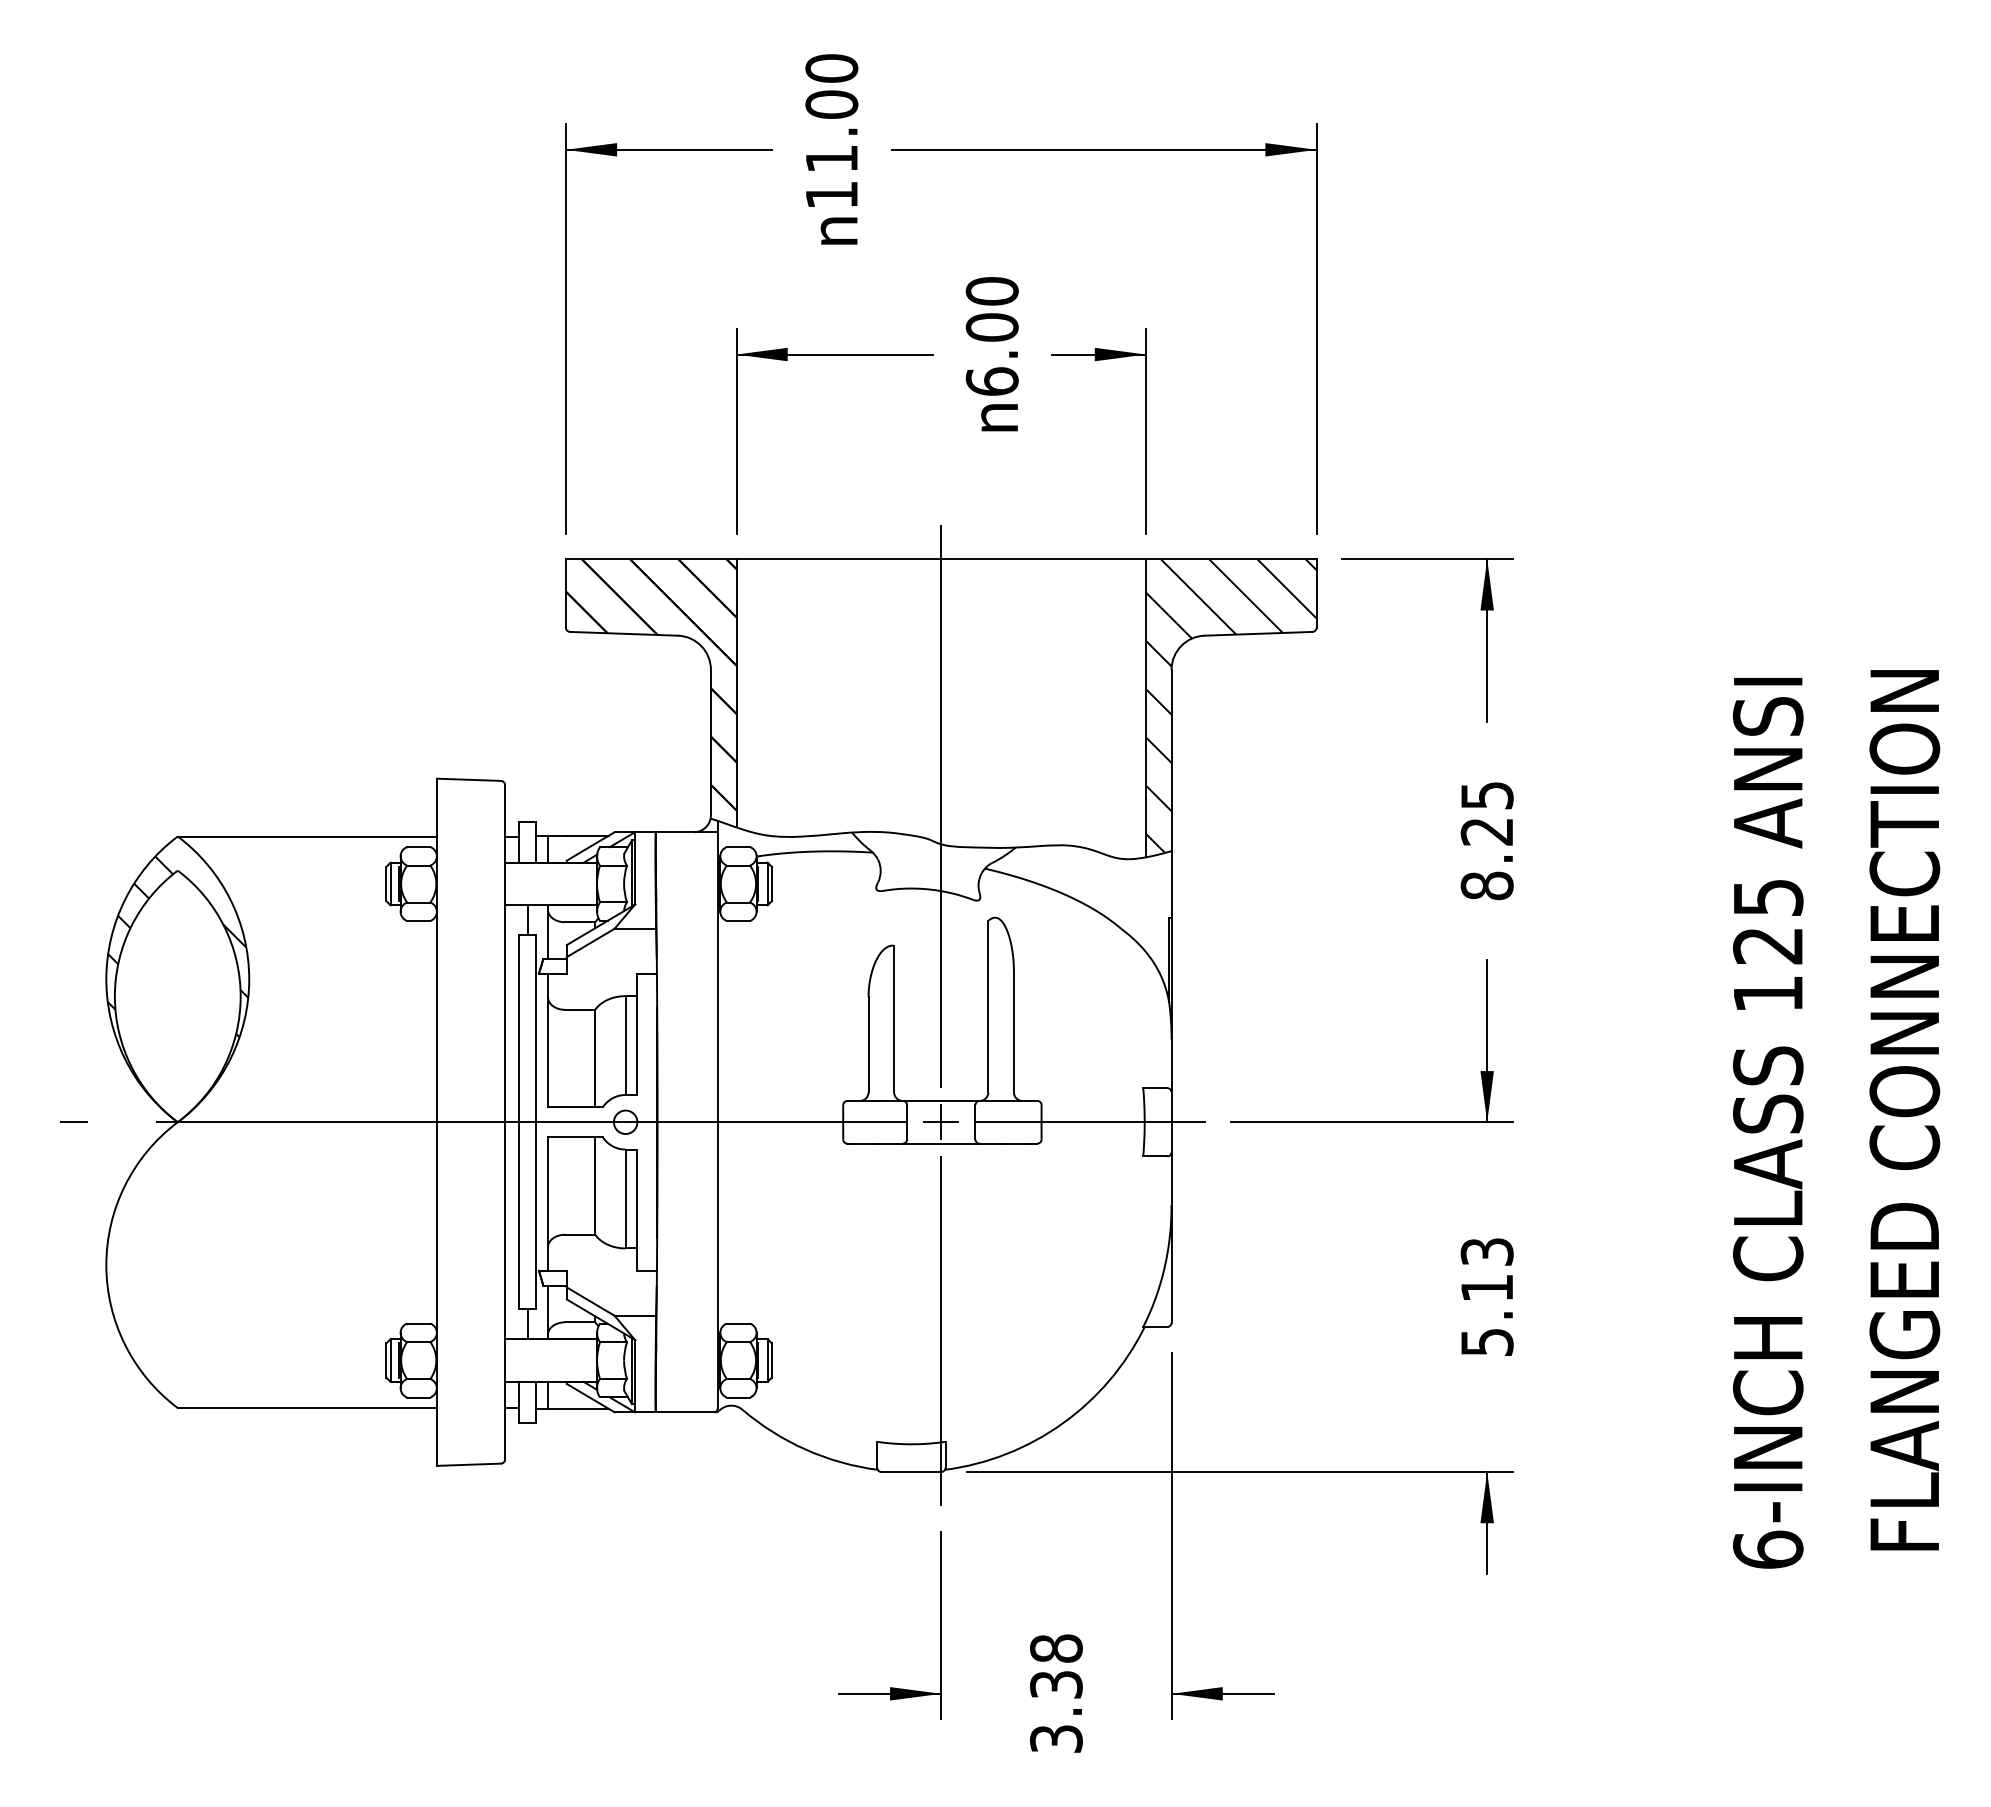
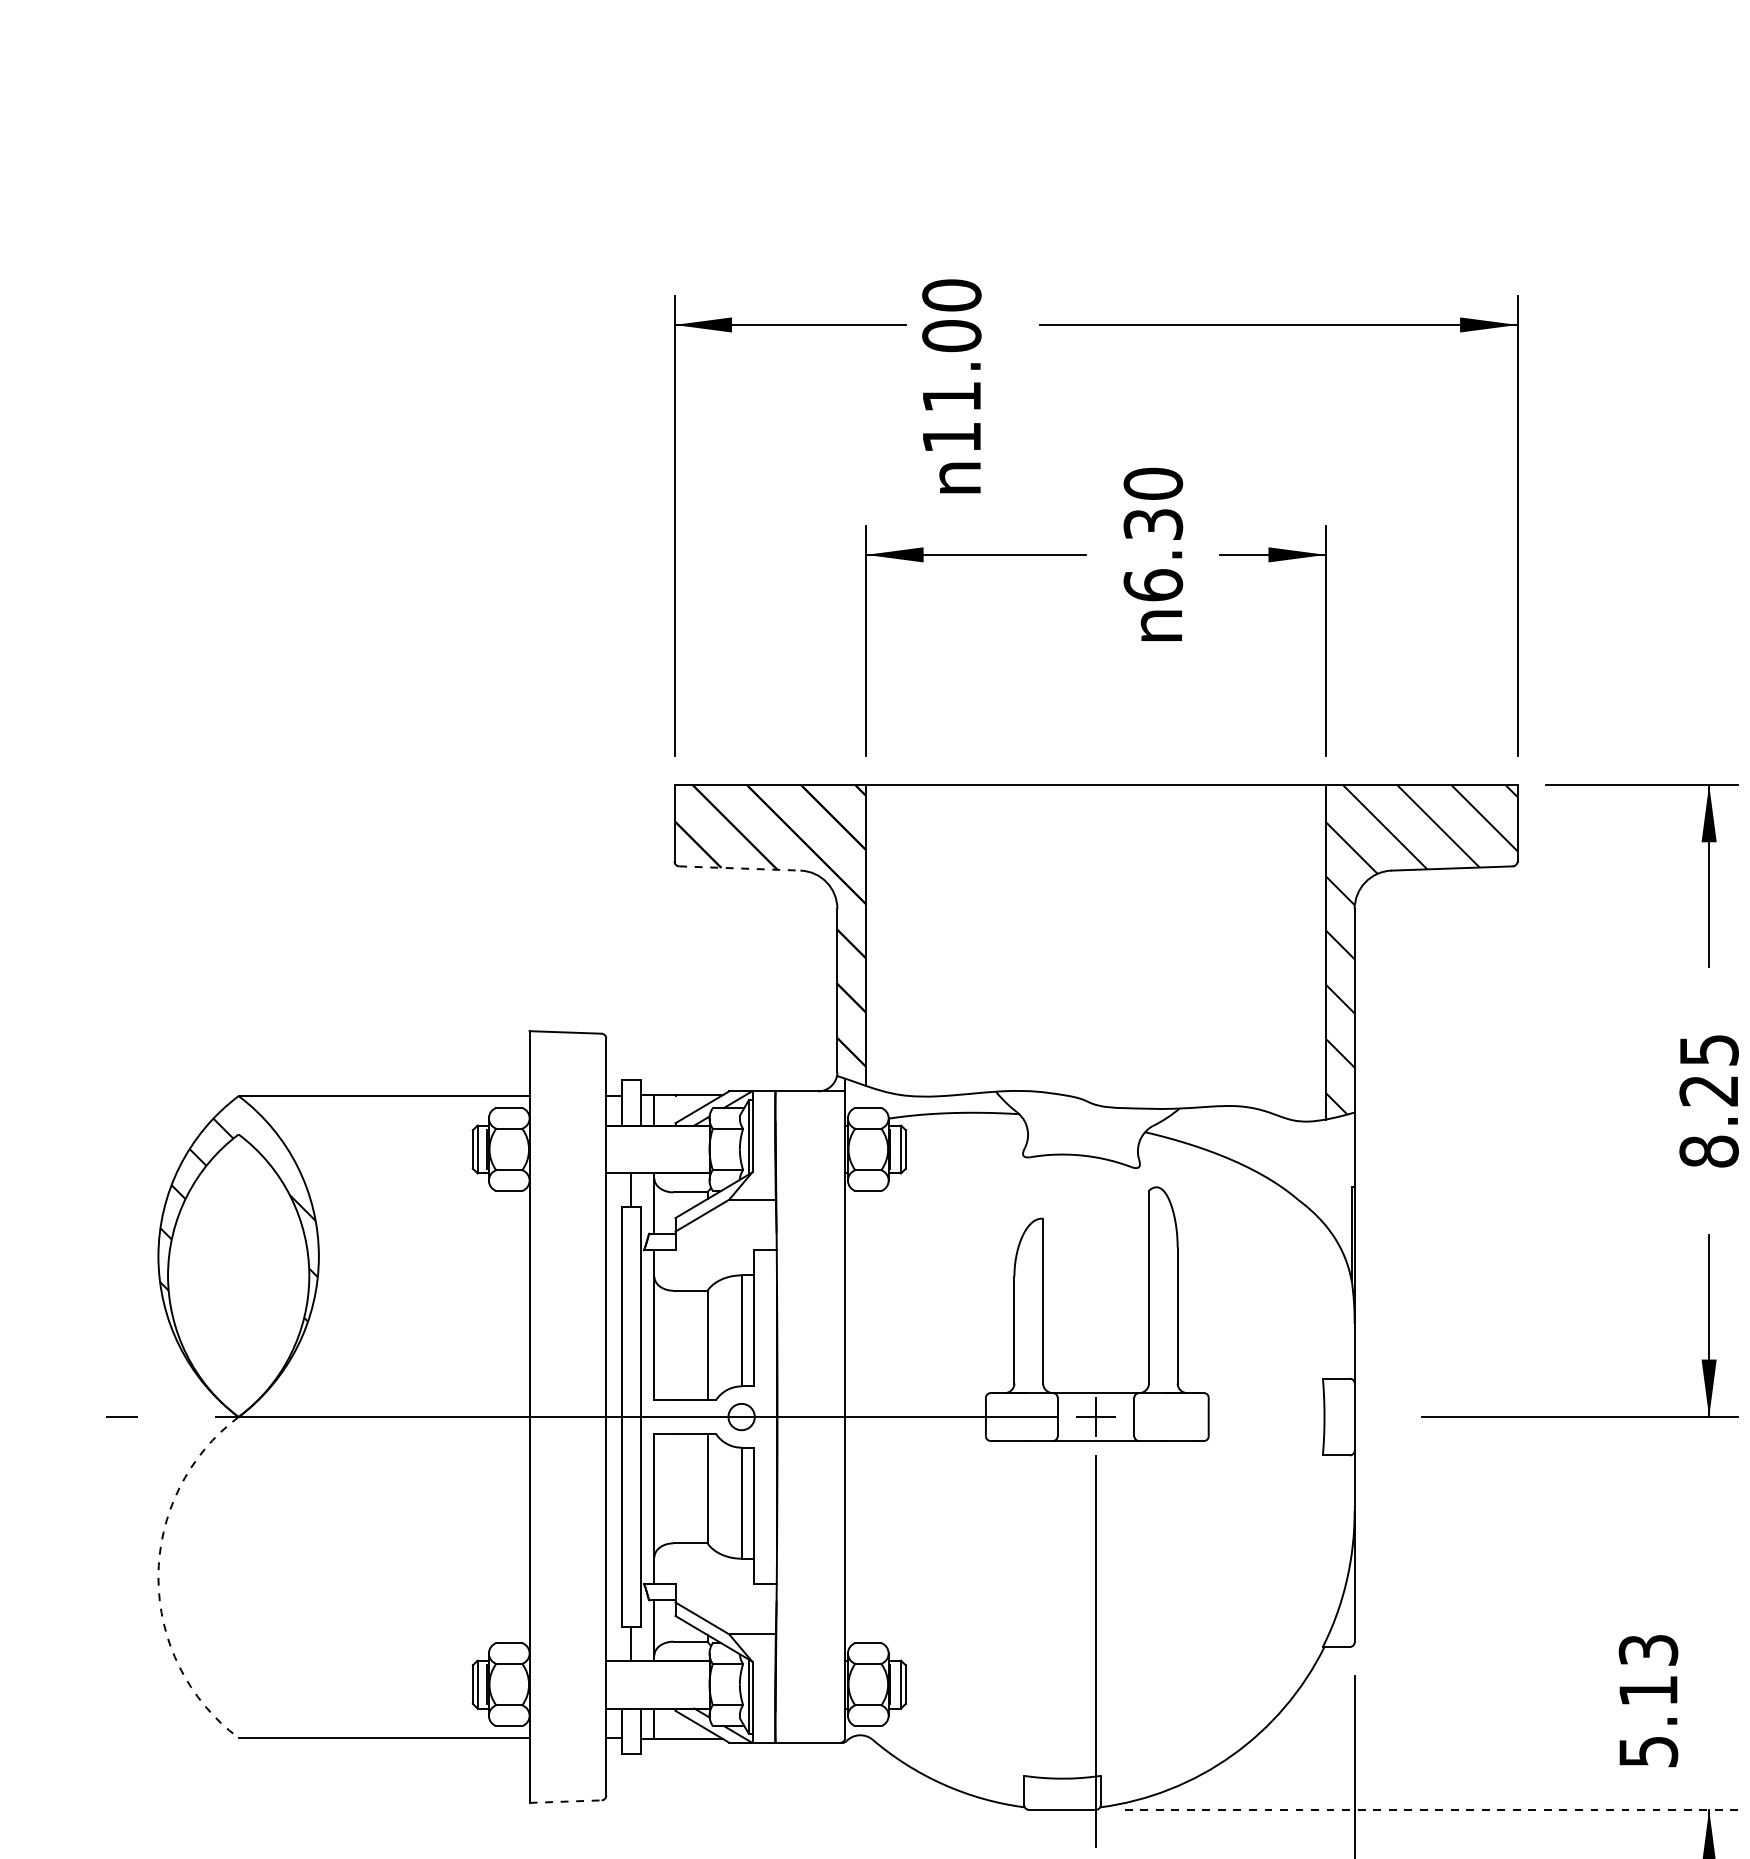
text: (831, 149) -> (951, 386), moved
text: (991, 327) -> (1152, 524), 6.00 -> 6.30
line: (624, 633) -> (740, 868), solid -> dashed
line: (941, 806) -> (1096, 1062), removed
line: (1090, 1122) -> (1263, 1417), removed
arc: (106, 1265) -> (158, 1577), solid -> dashed
text: (1486, 1296) -> (1647, 1700), moved
line: (469, 1464) -> (566, 1801), solid -> dashed
line: (1239, 1472) -> (1430, 1810), solid -> dashed

